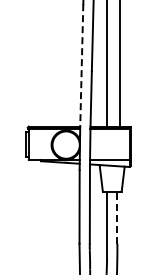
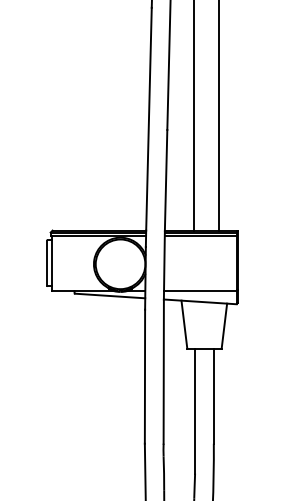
line: (81, 65) -> (148, 119), dashed -> solid
line: (117, 217) -> (213, 396), dashed -> solid

